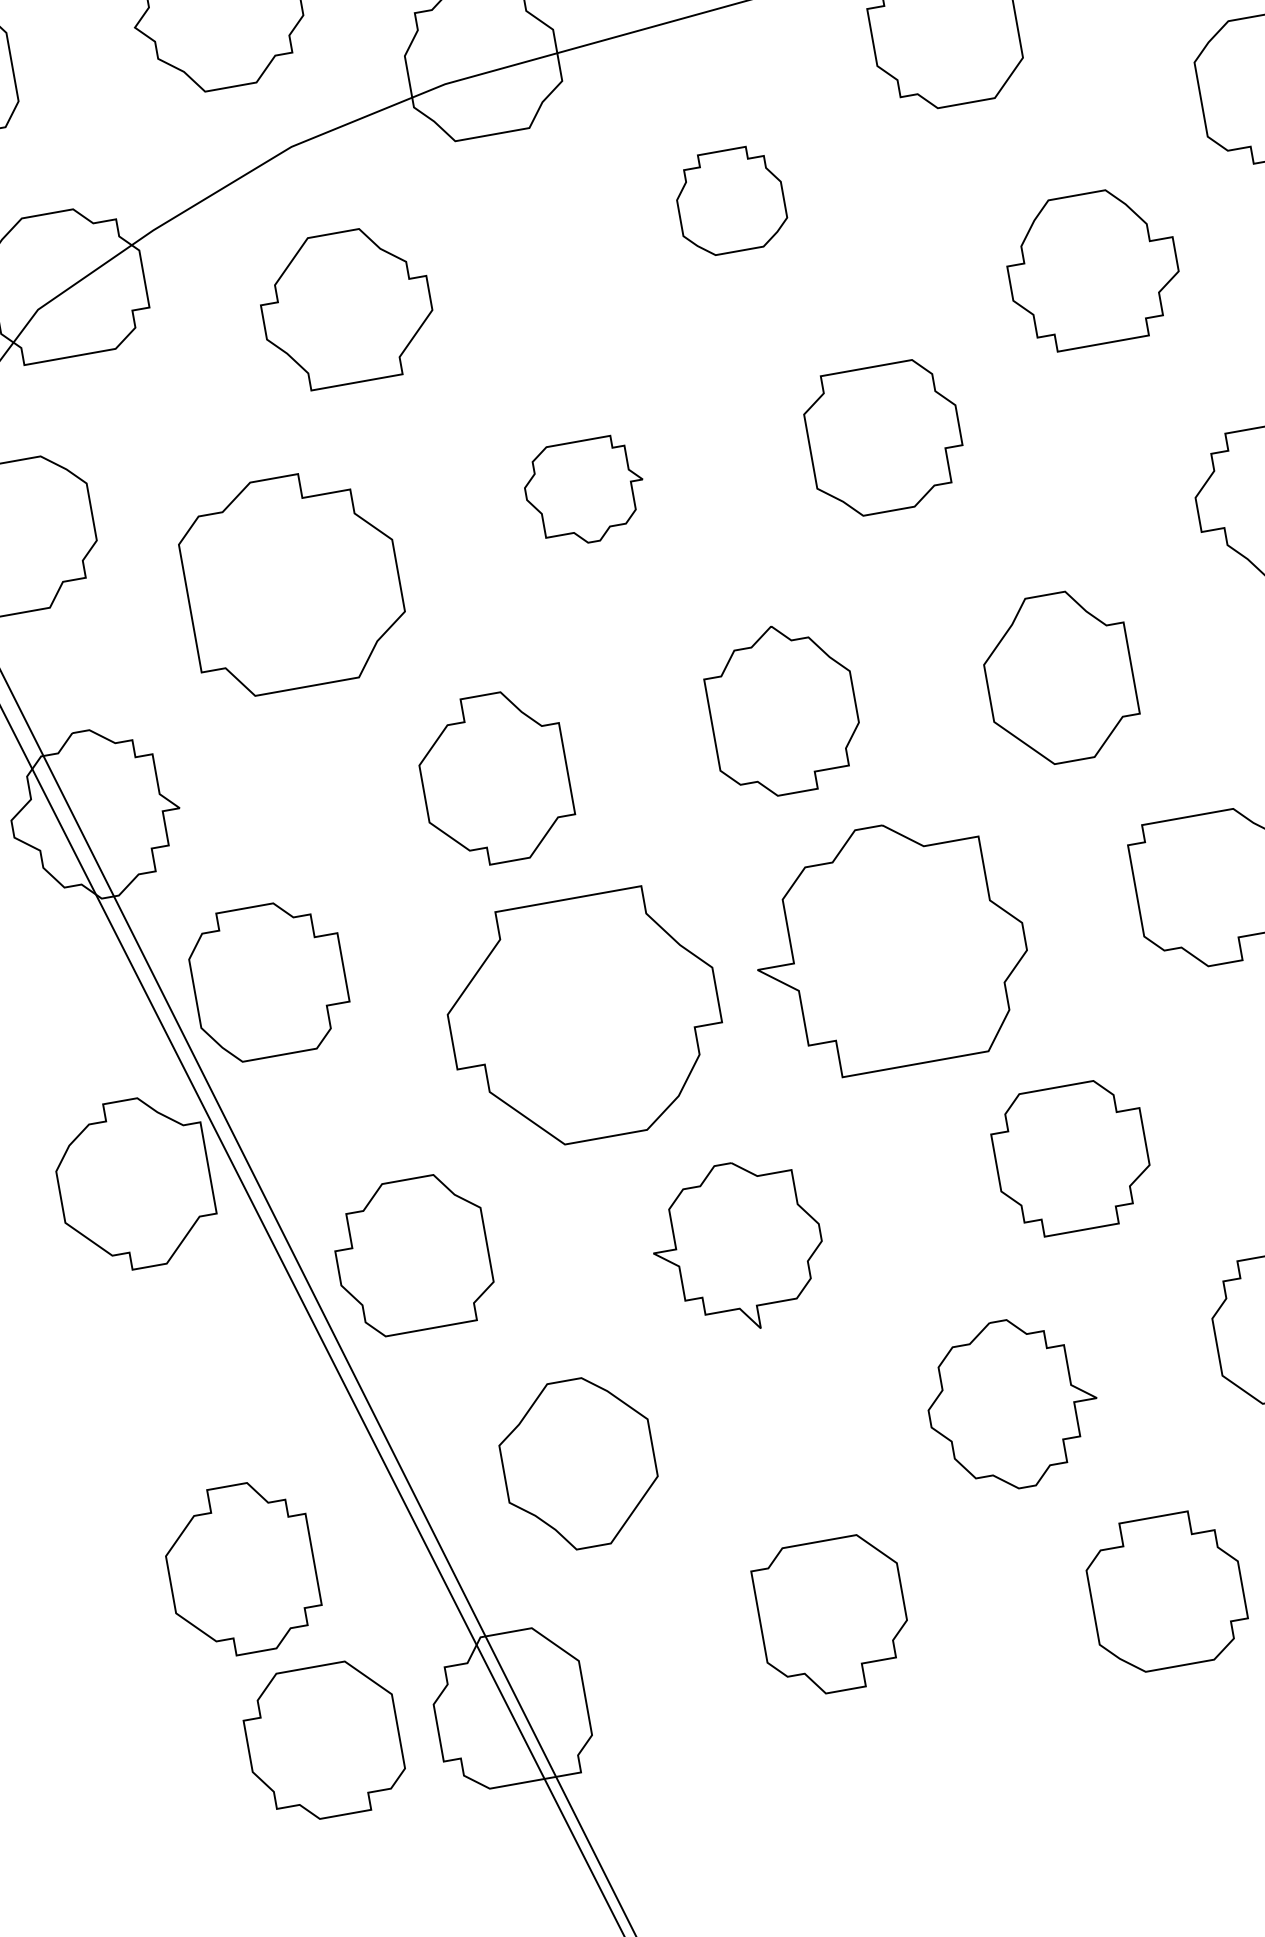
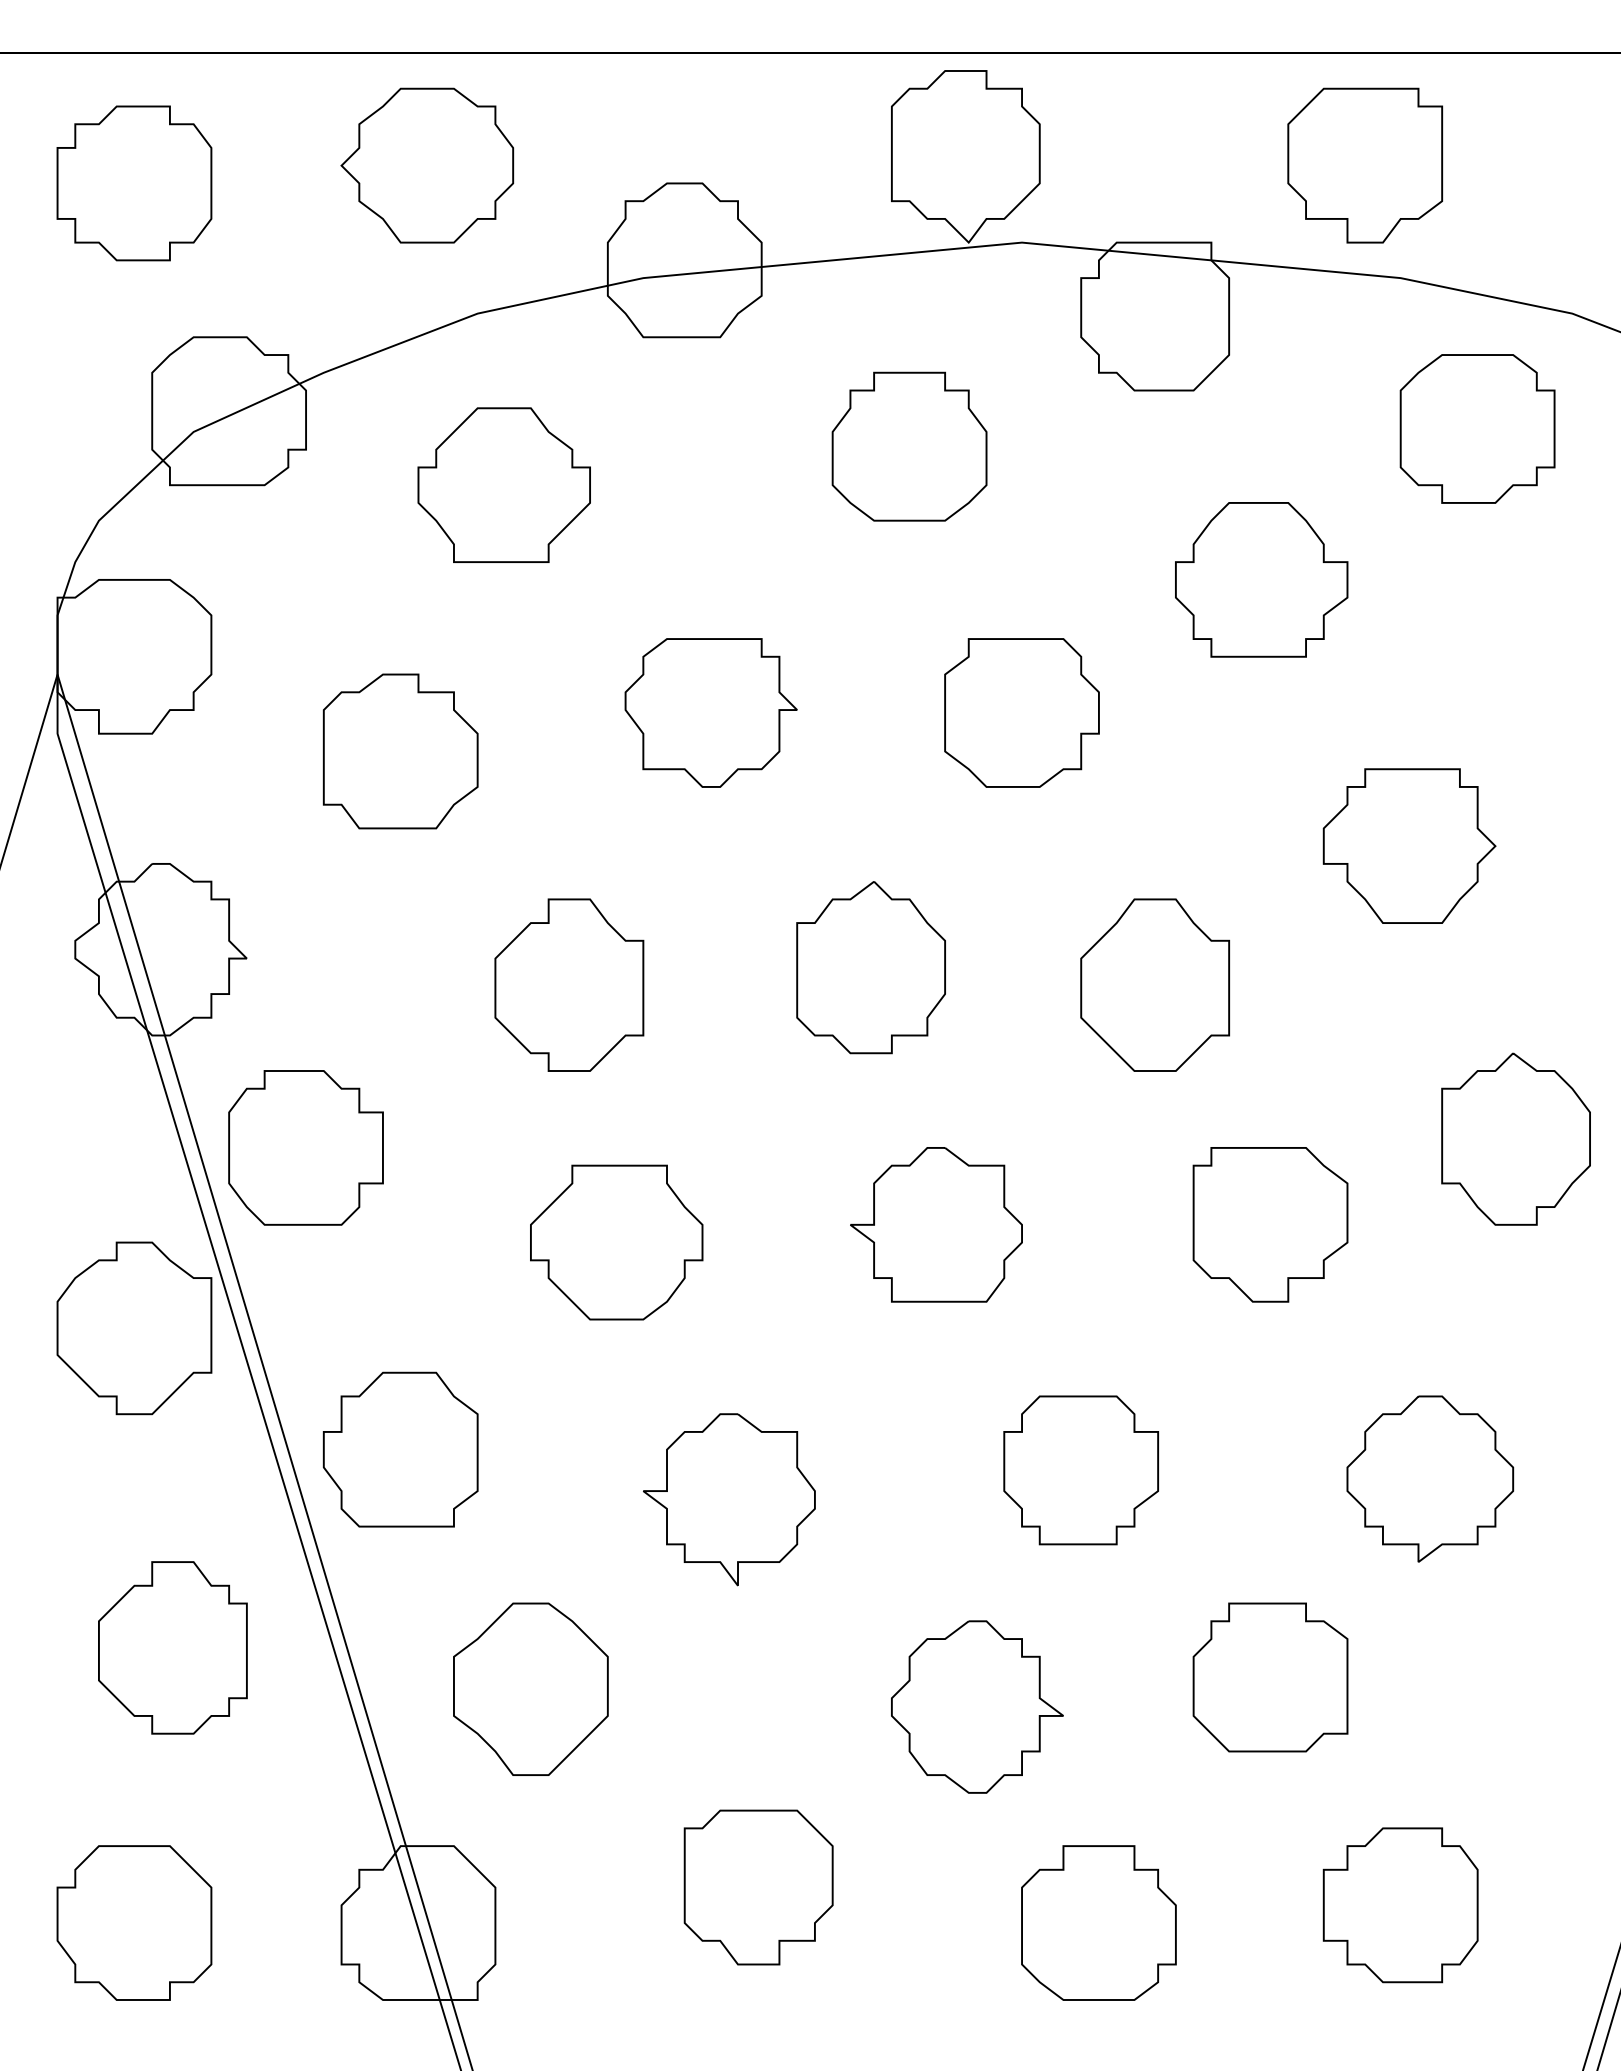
part: (730, 200) -> (909, 446), size x1.43
part: (584, 491) -> (710, 712), size x1.43
part: (292, 582) -> (400, 751), size x0.71
part: (890, 946) -> (936, 1224), size x0.62
part: (584, 1018) -> (616, 1242), size x0.62
part: (241, 1568) -> (172, 1647), moved
part: (323, 1741) -> (134, 1922), moved

